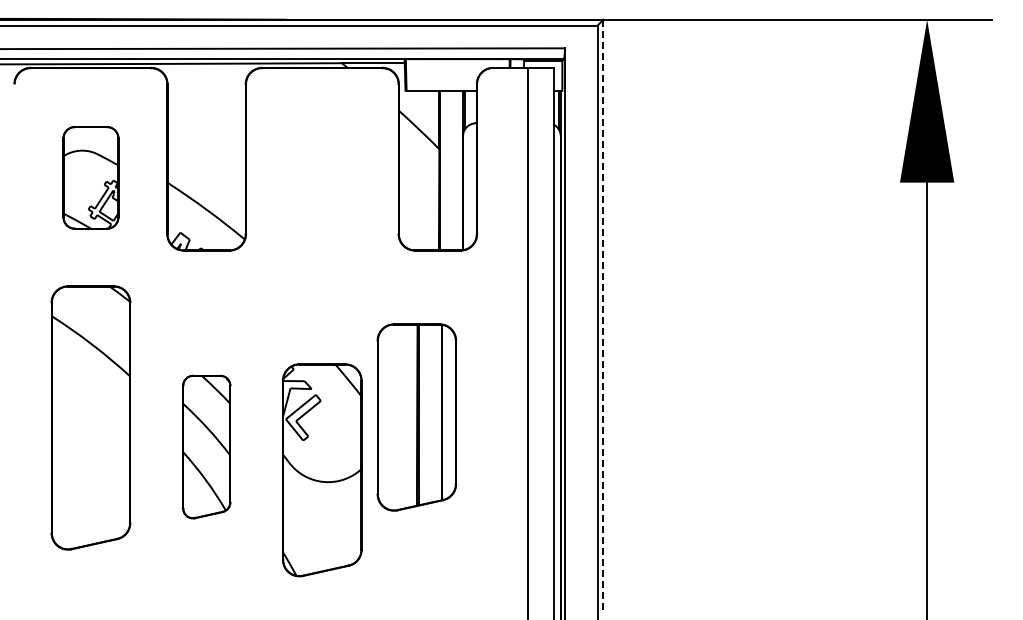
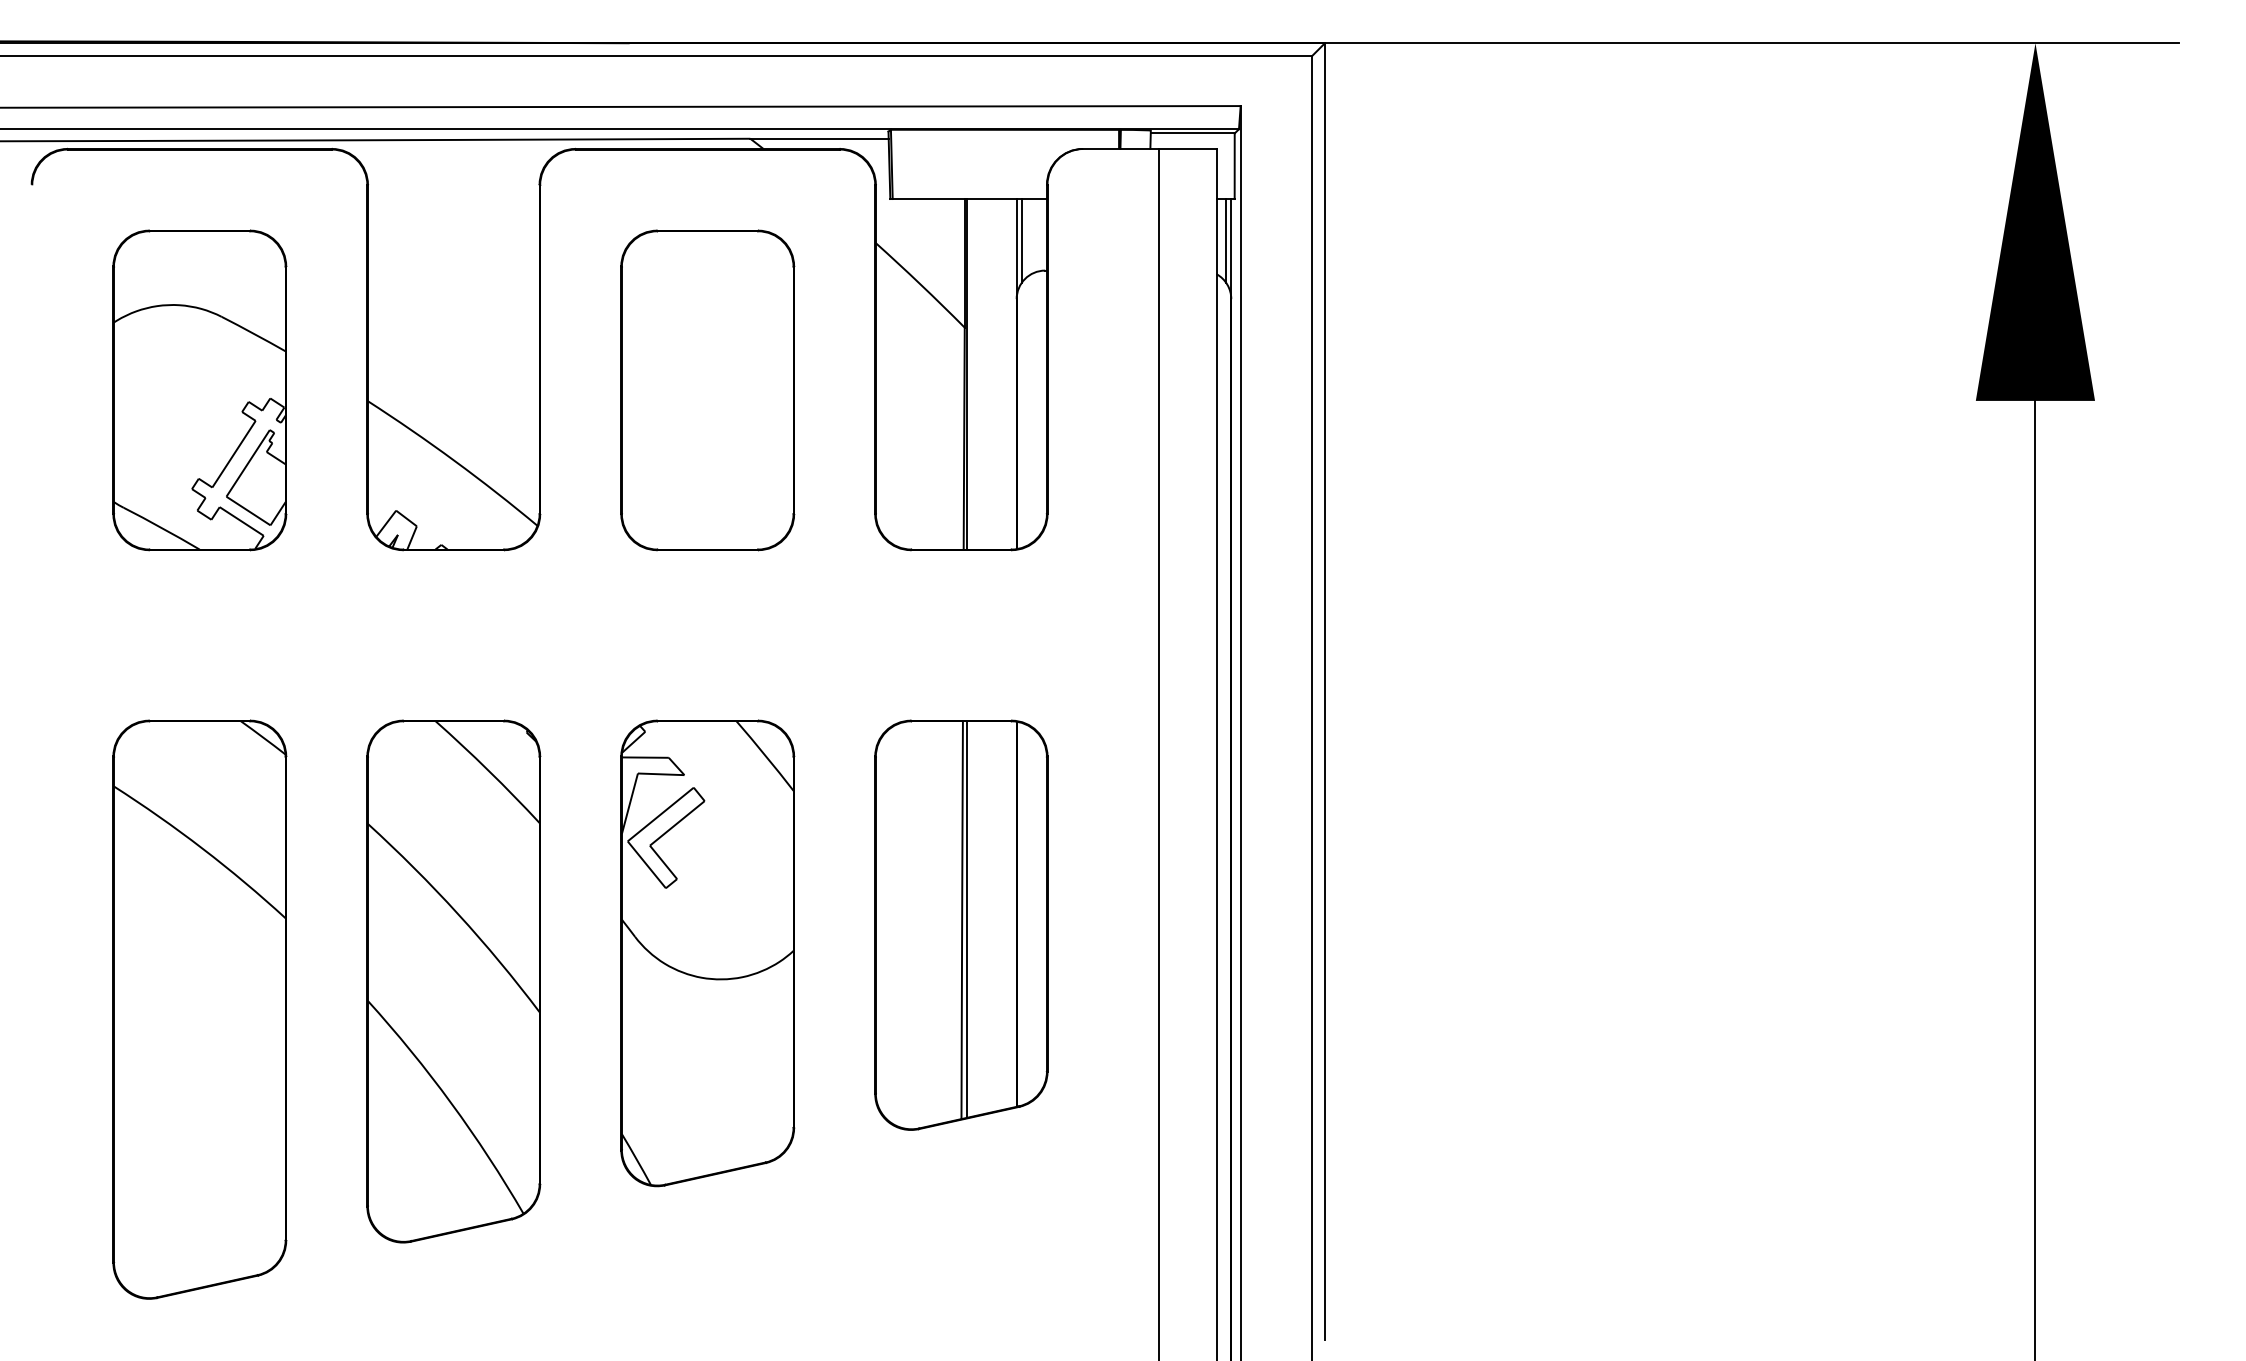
part: (90, 177) -> (198, 389), size x1.43
part: (321, 177) -> (705, 389), added
line: (603, 314) -> (1324, 690), dashed -> solid
part: (90, 417) -> (198, 1008), moved
part: (416, 417) -> (960, 925), moved
part: (206, 446) -> (453, 980), size x1.67
part: (321, 470) -> (705, 953), moved

